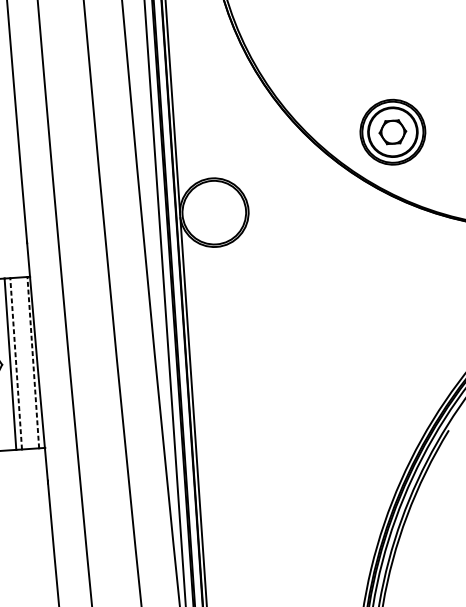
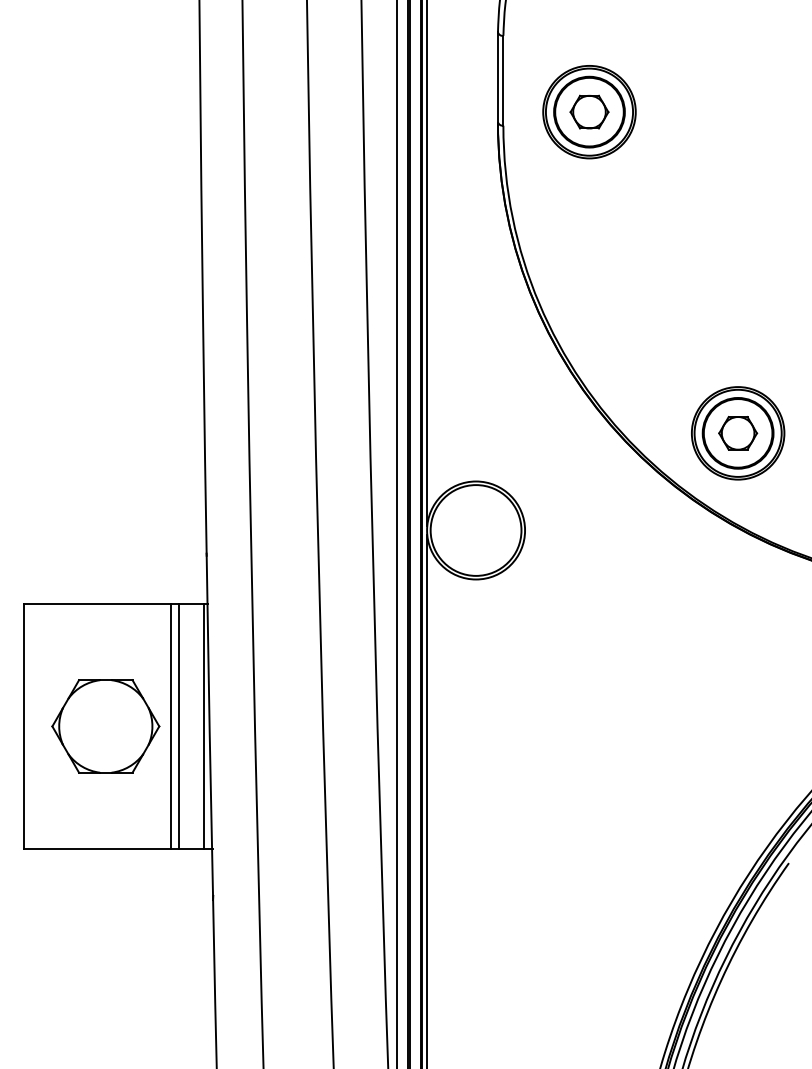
line: (33, 362) -> (203, 726), dashed -> solid
line: (16, 363) -> (179, 726), dashed -> solid

